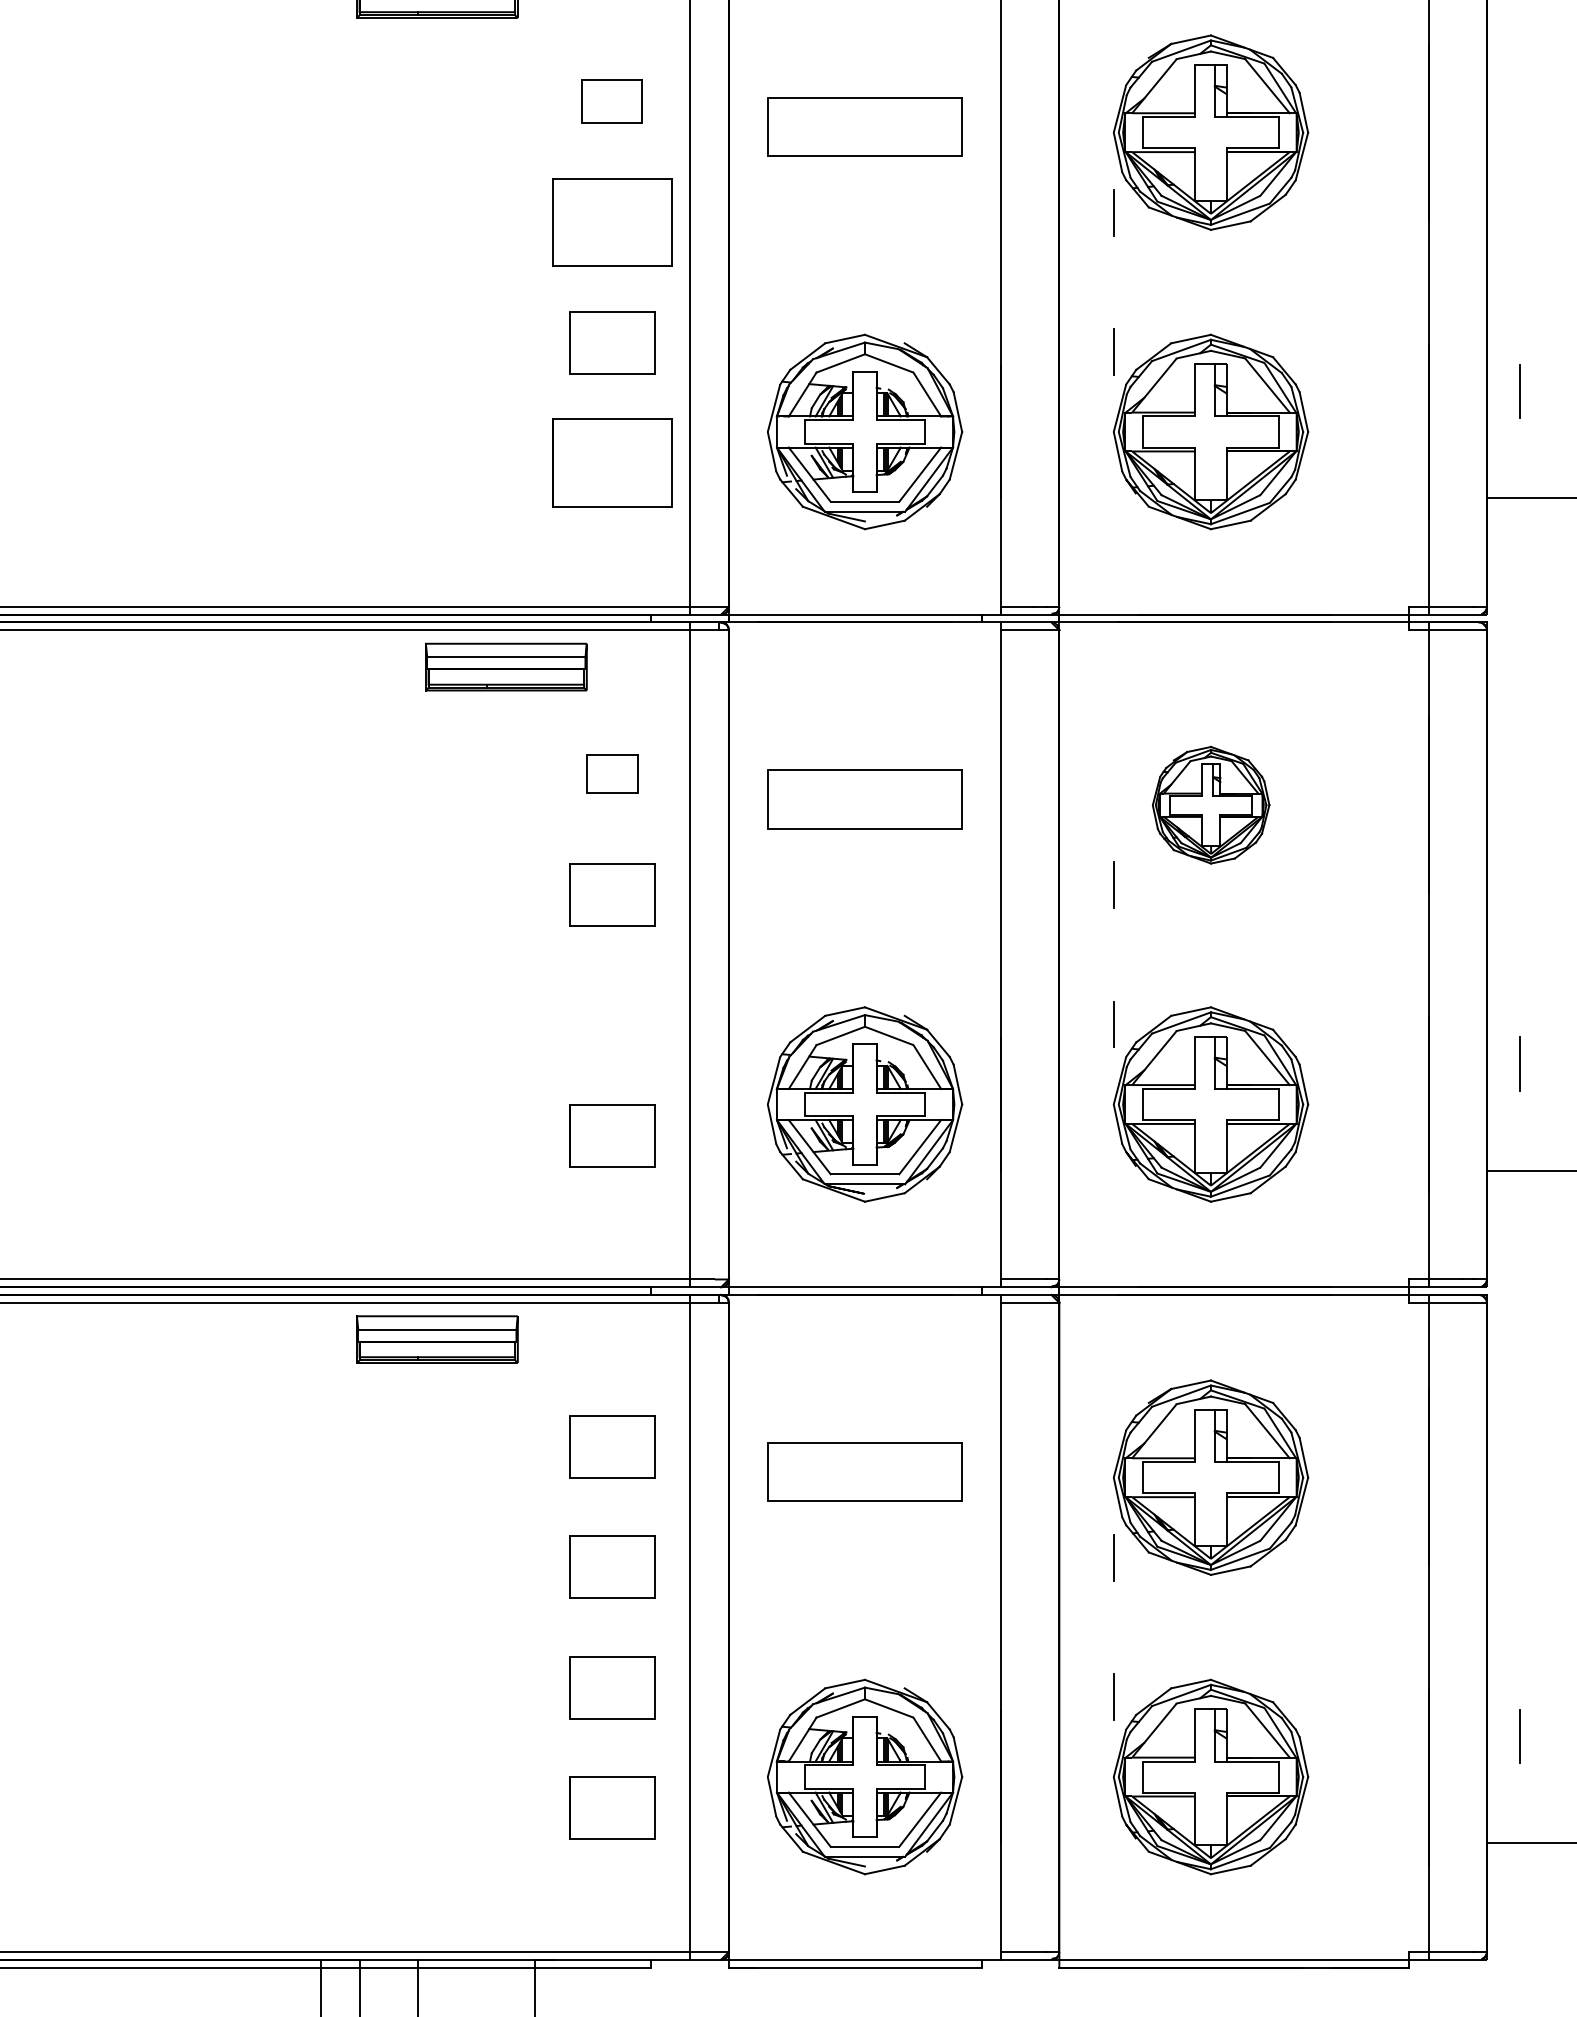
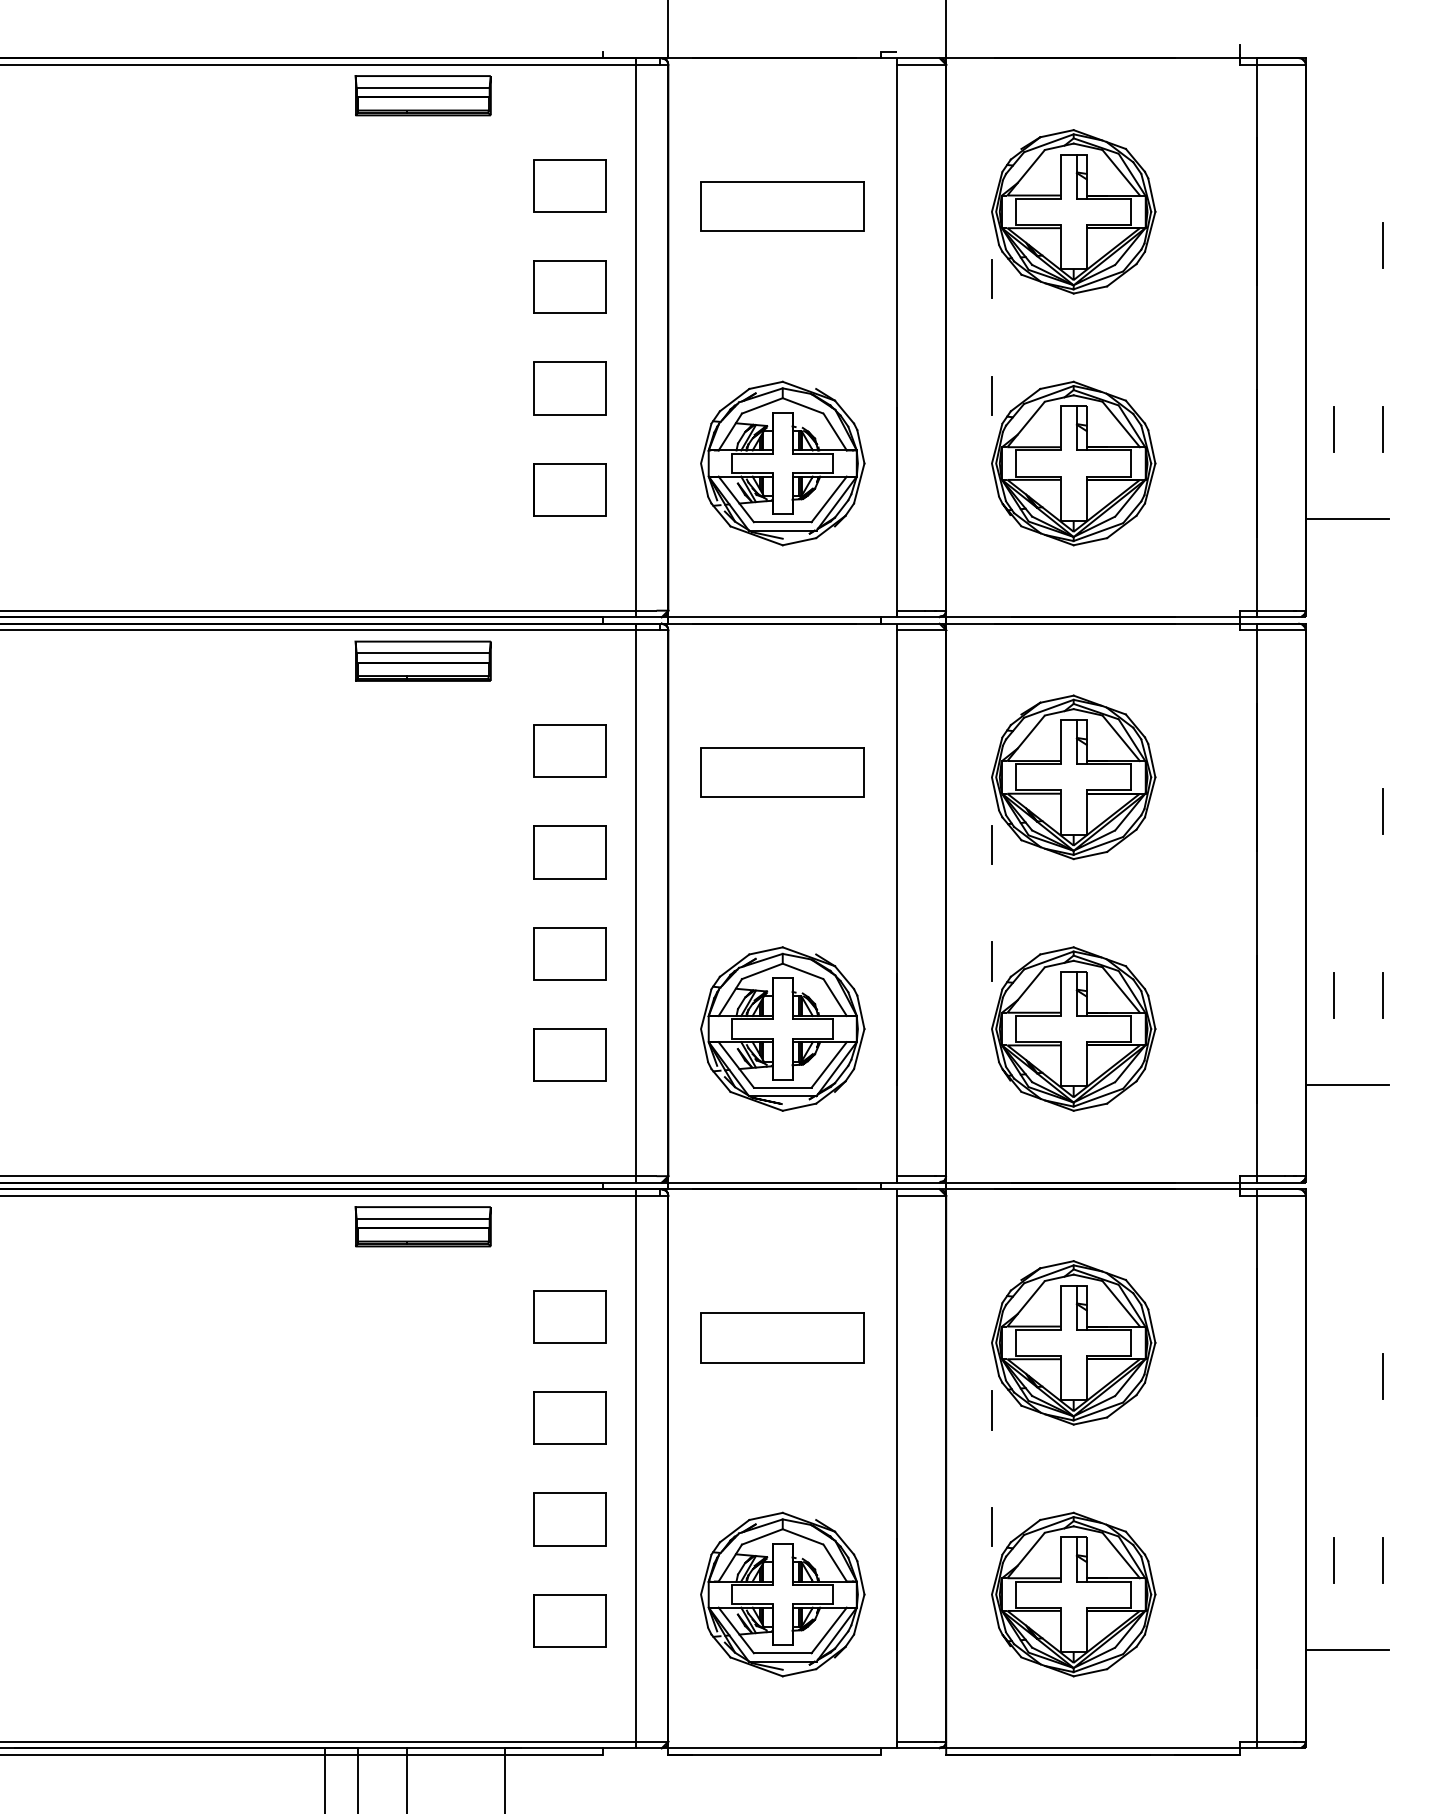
part: (611, 101) -> (569, 185), size x1.43
part: (611, 221) -> (569, 286), size x0.71
part: (611, 462) -> (569, 489), size x0.71
part: (505, 666) -> (422, 660), moved
part: (611, 773) -> (569, 750), size x1.67
part: (1210, 805) -> (1073, 777), size x1.67
part: (611, 1014) -> (569, 953), added

